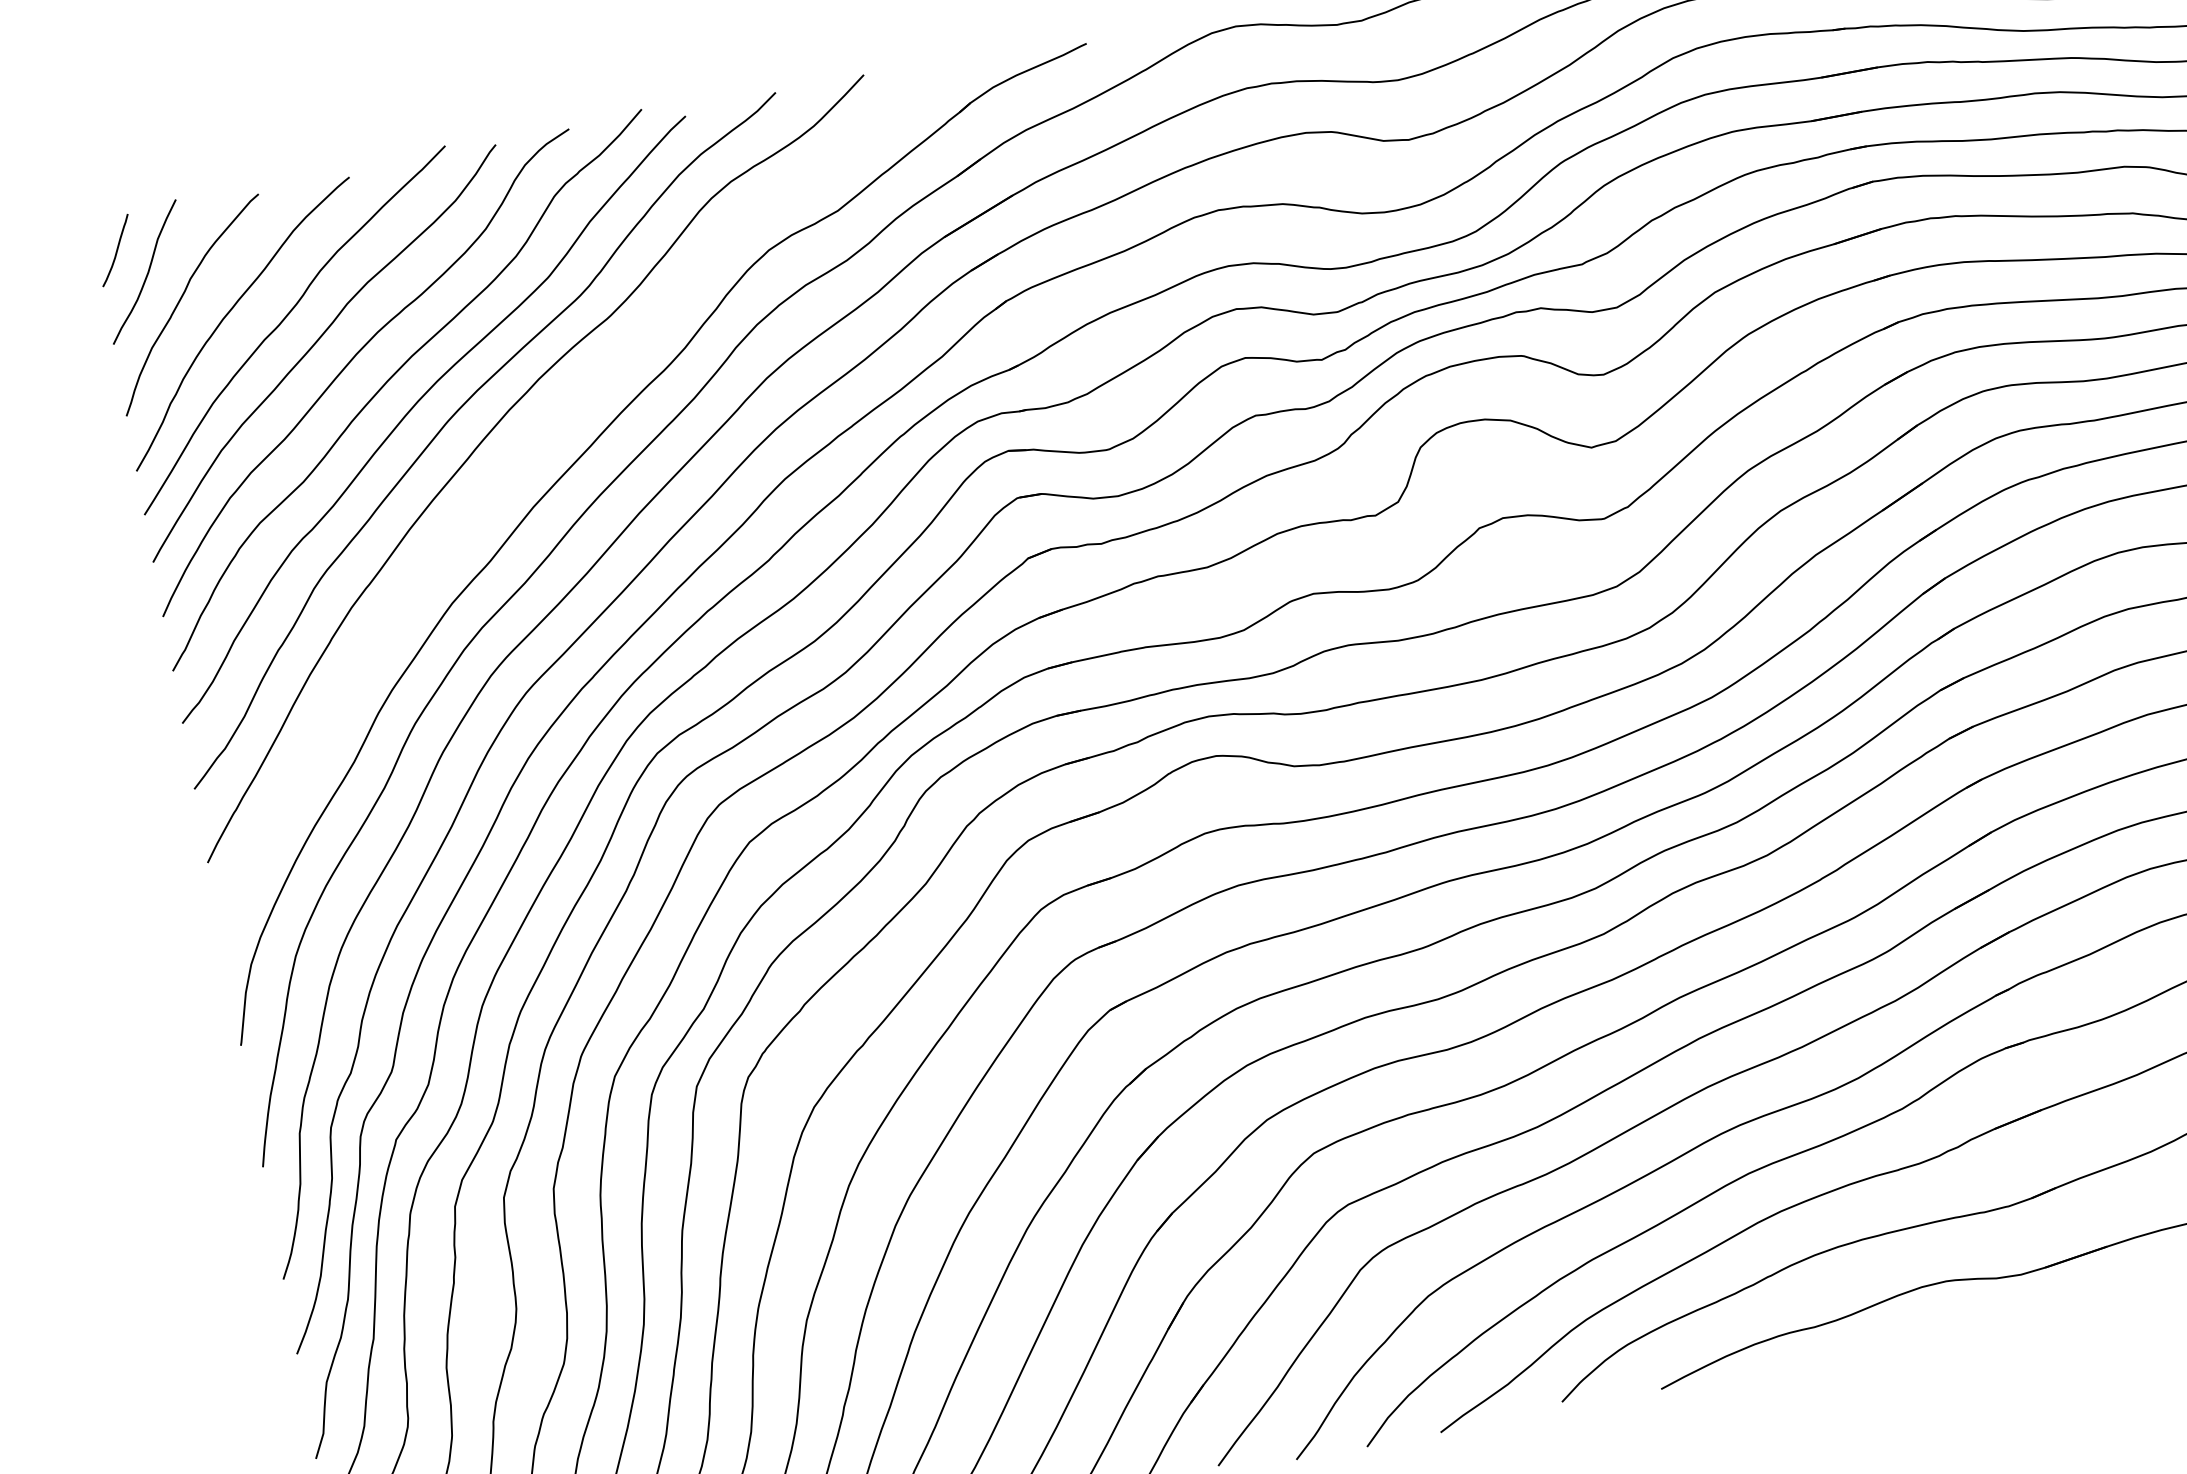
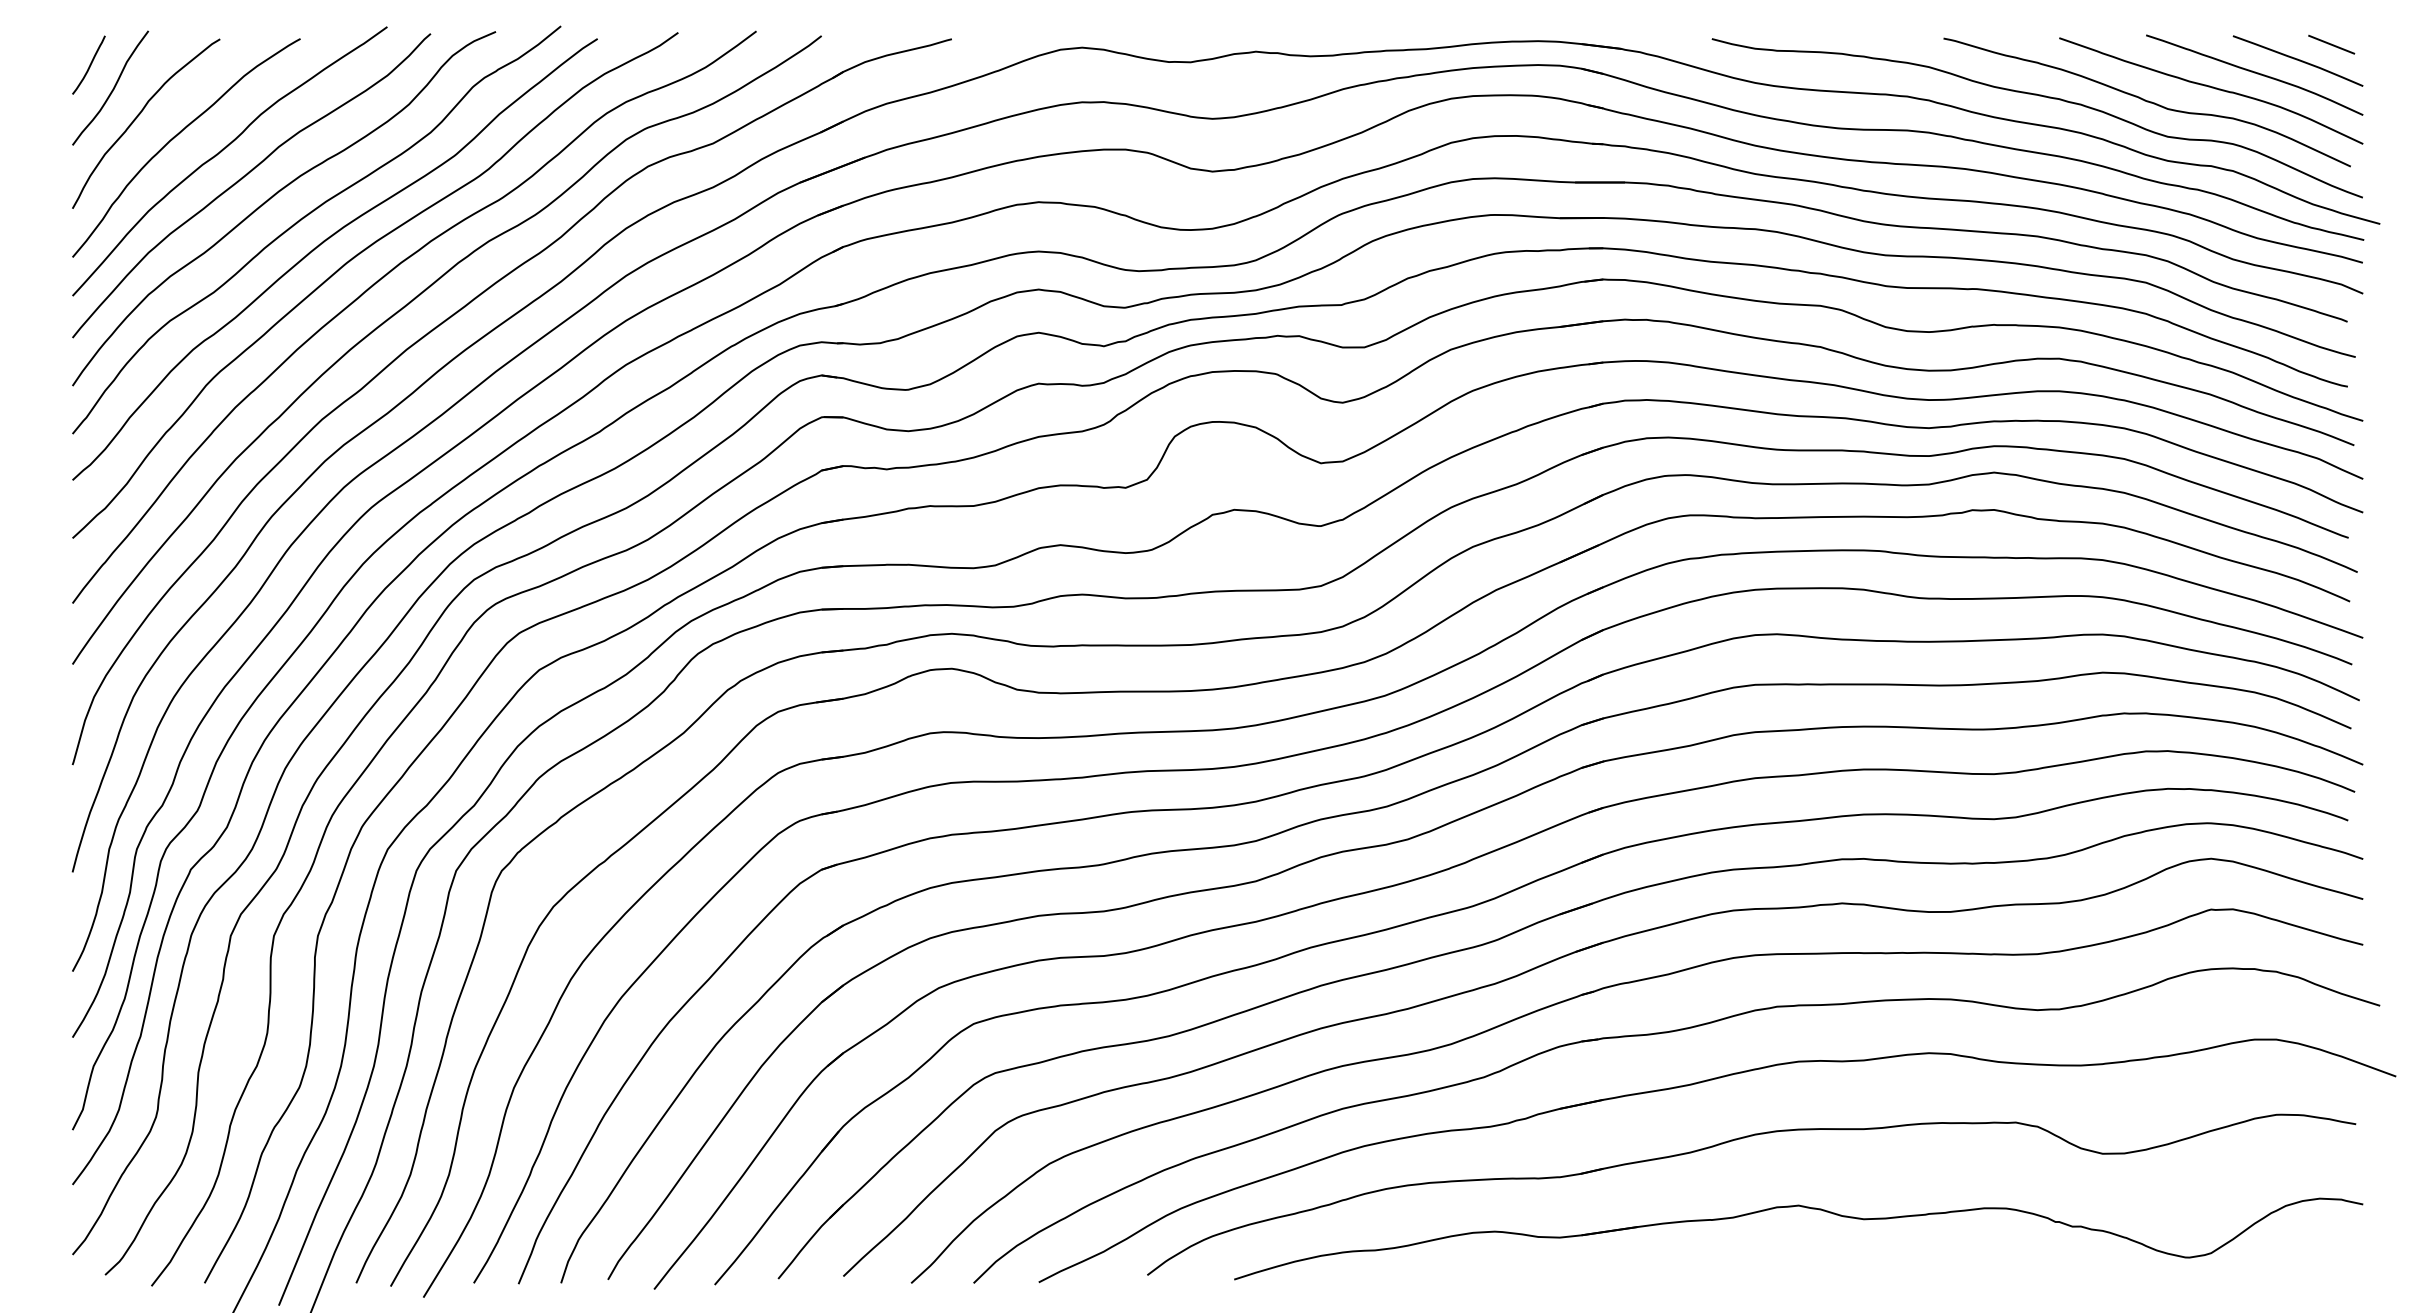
curve: (527, 455) -> (409, 304), added

